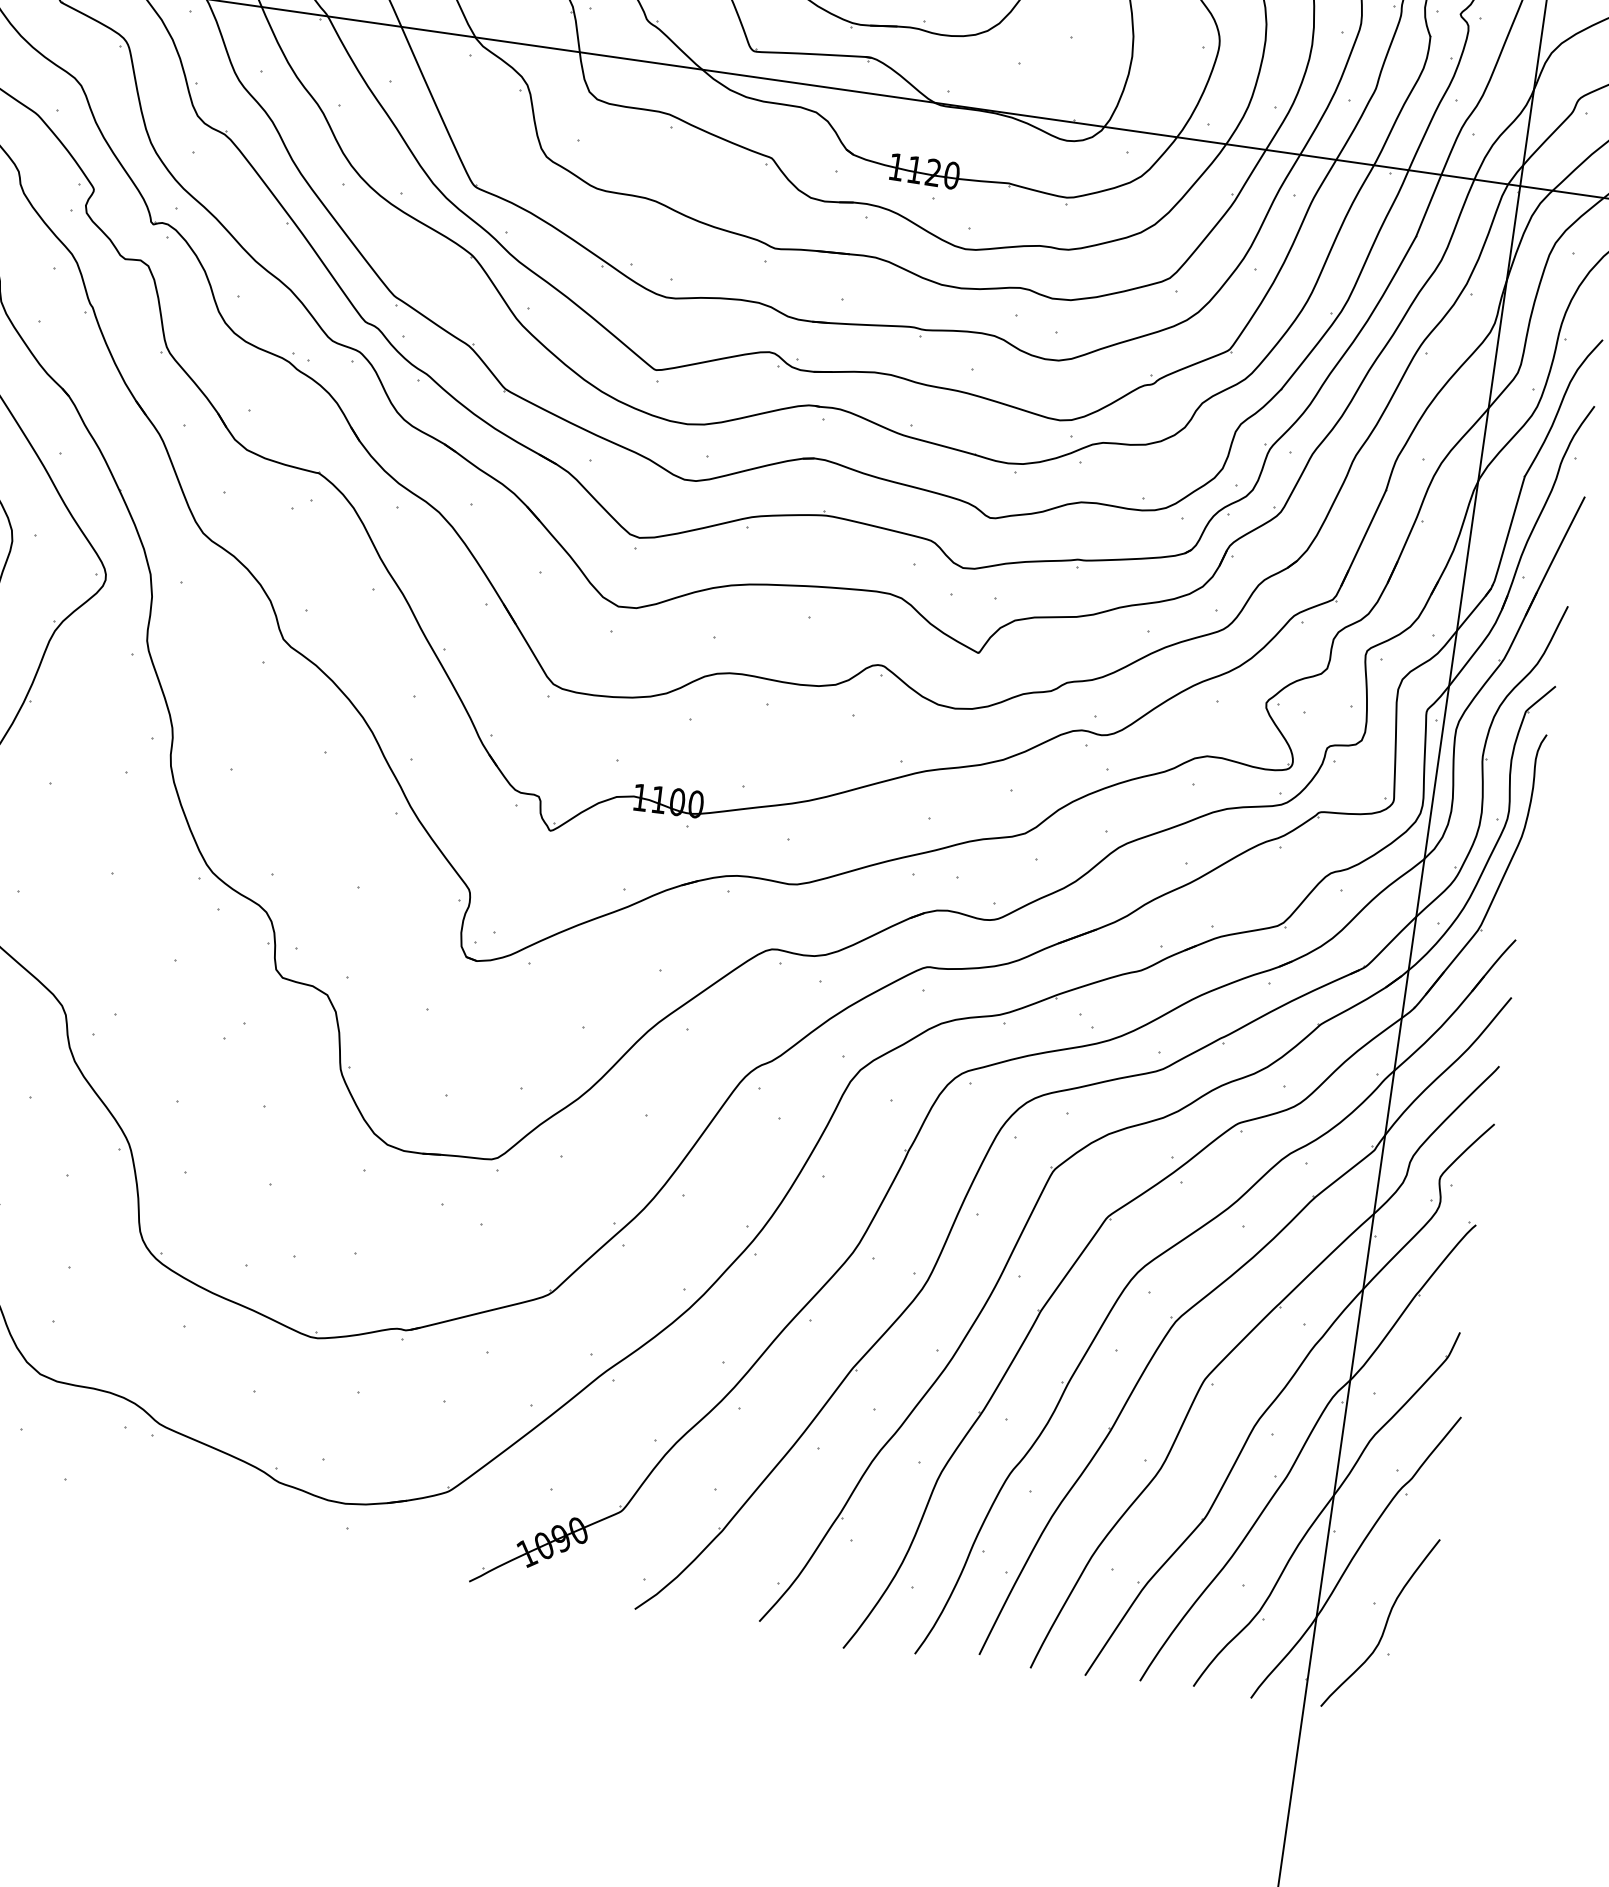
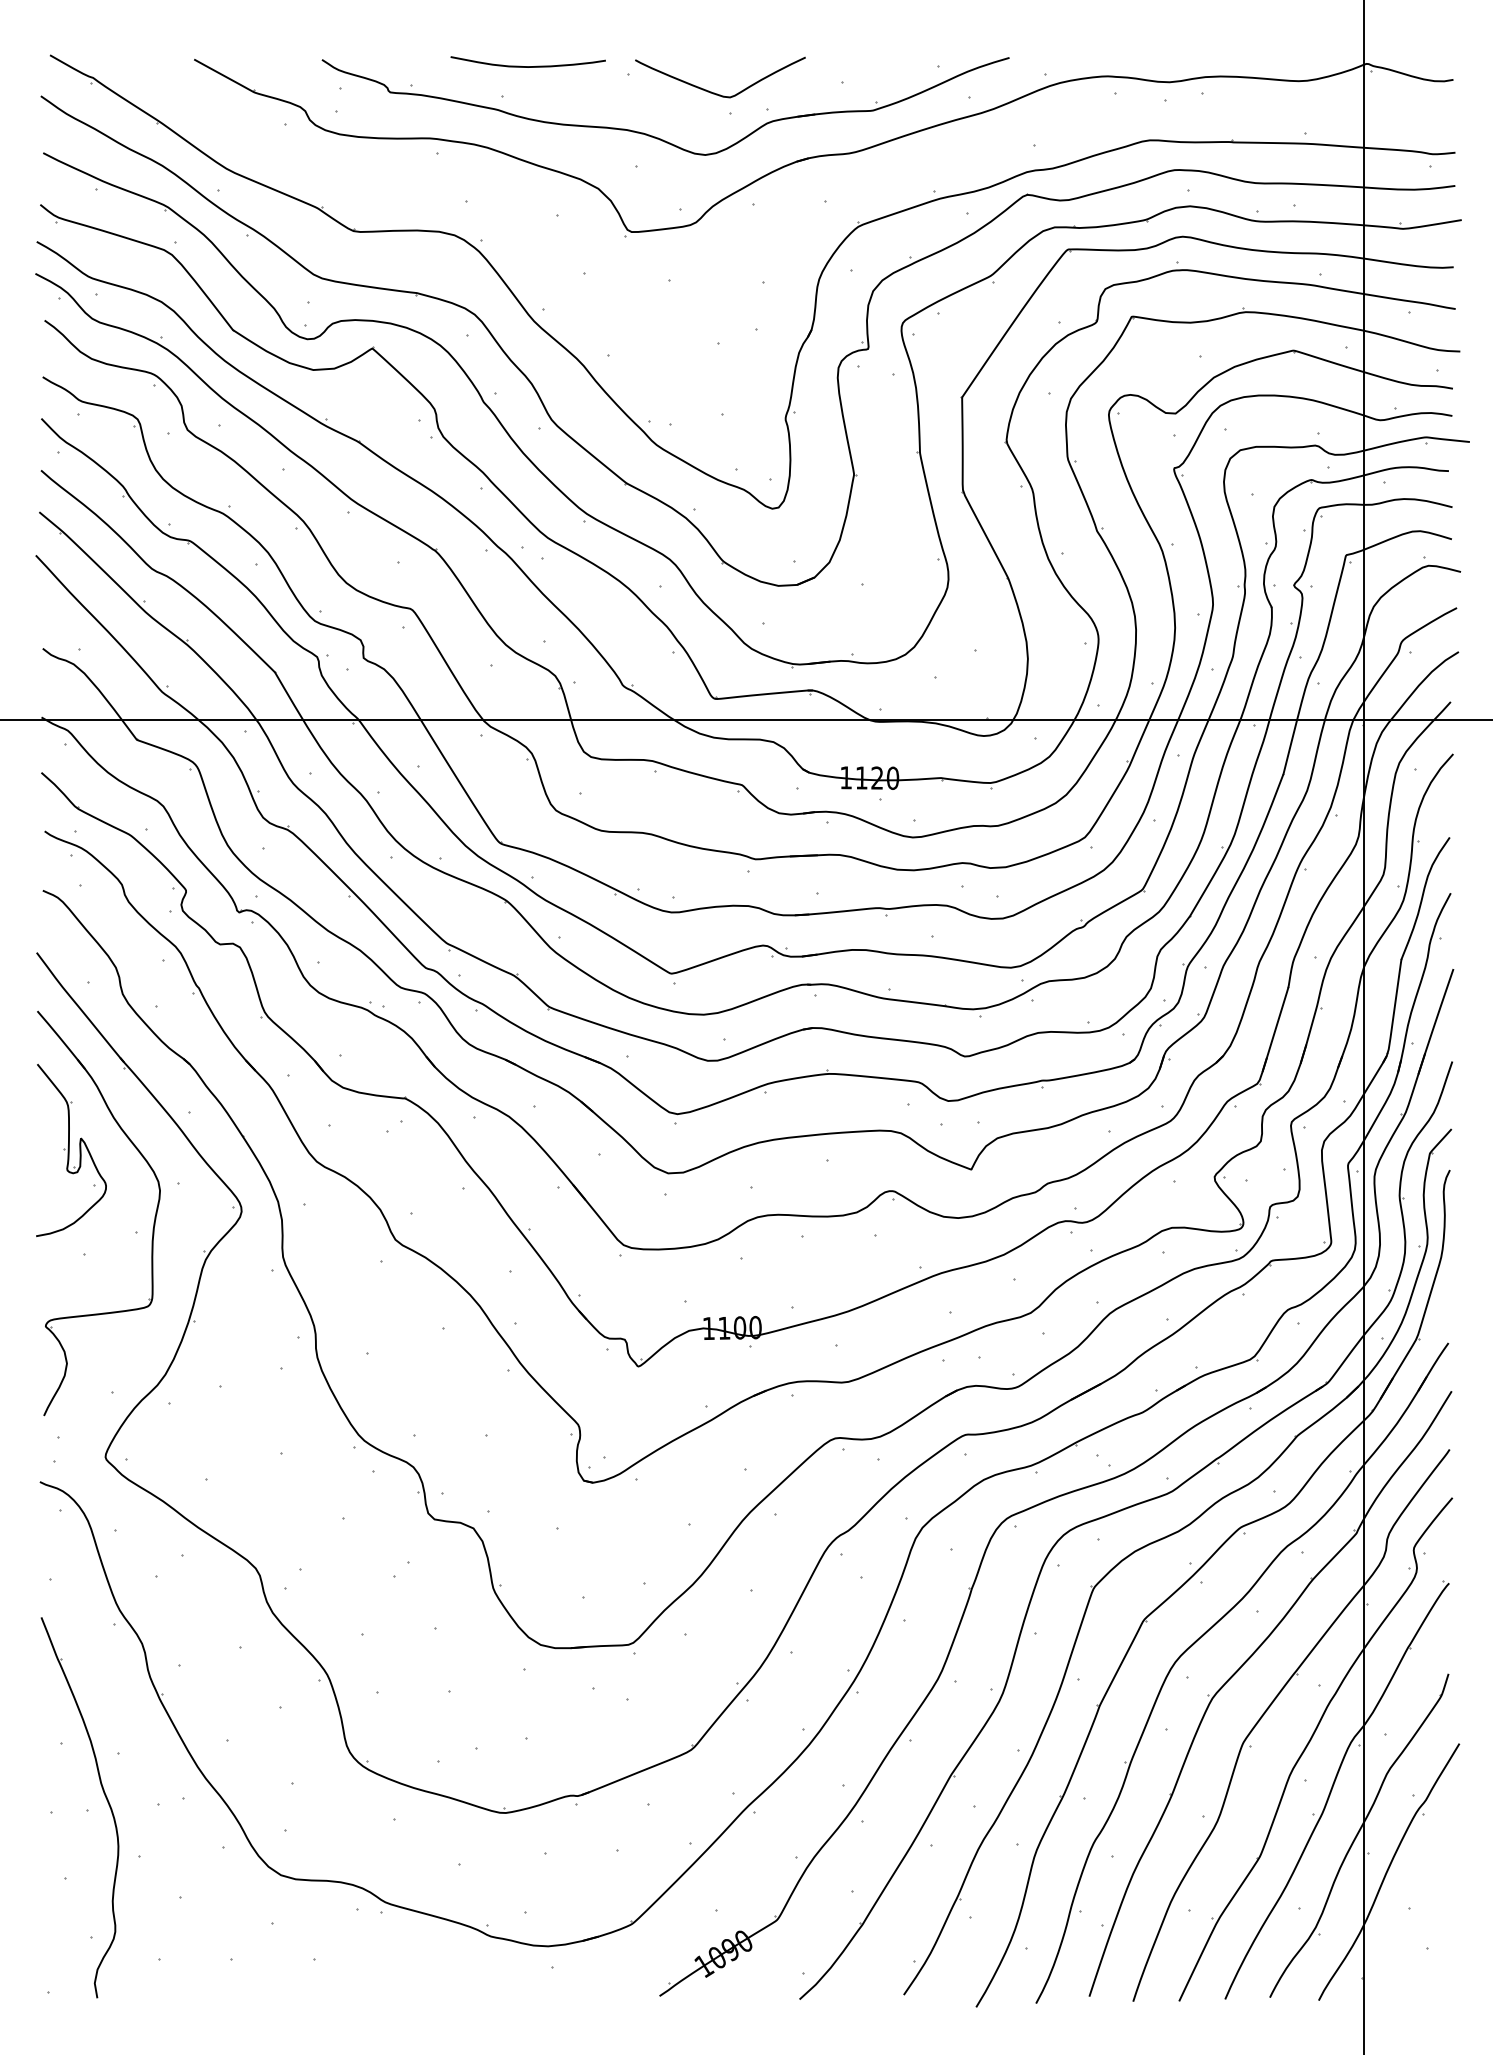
curve: (1384, 1625) -> (1420, 1924), removed

